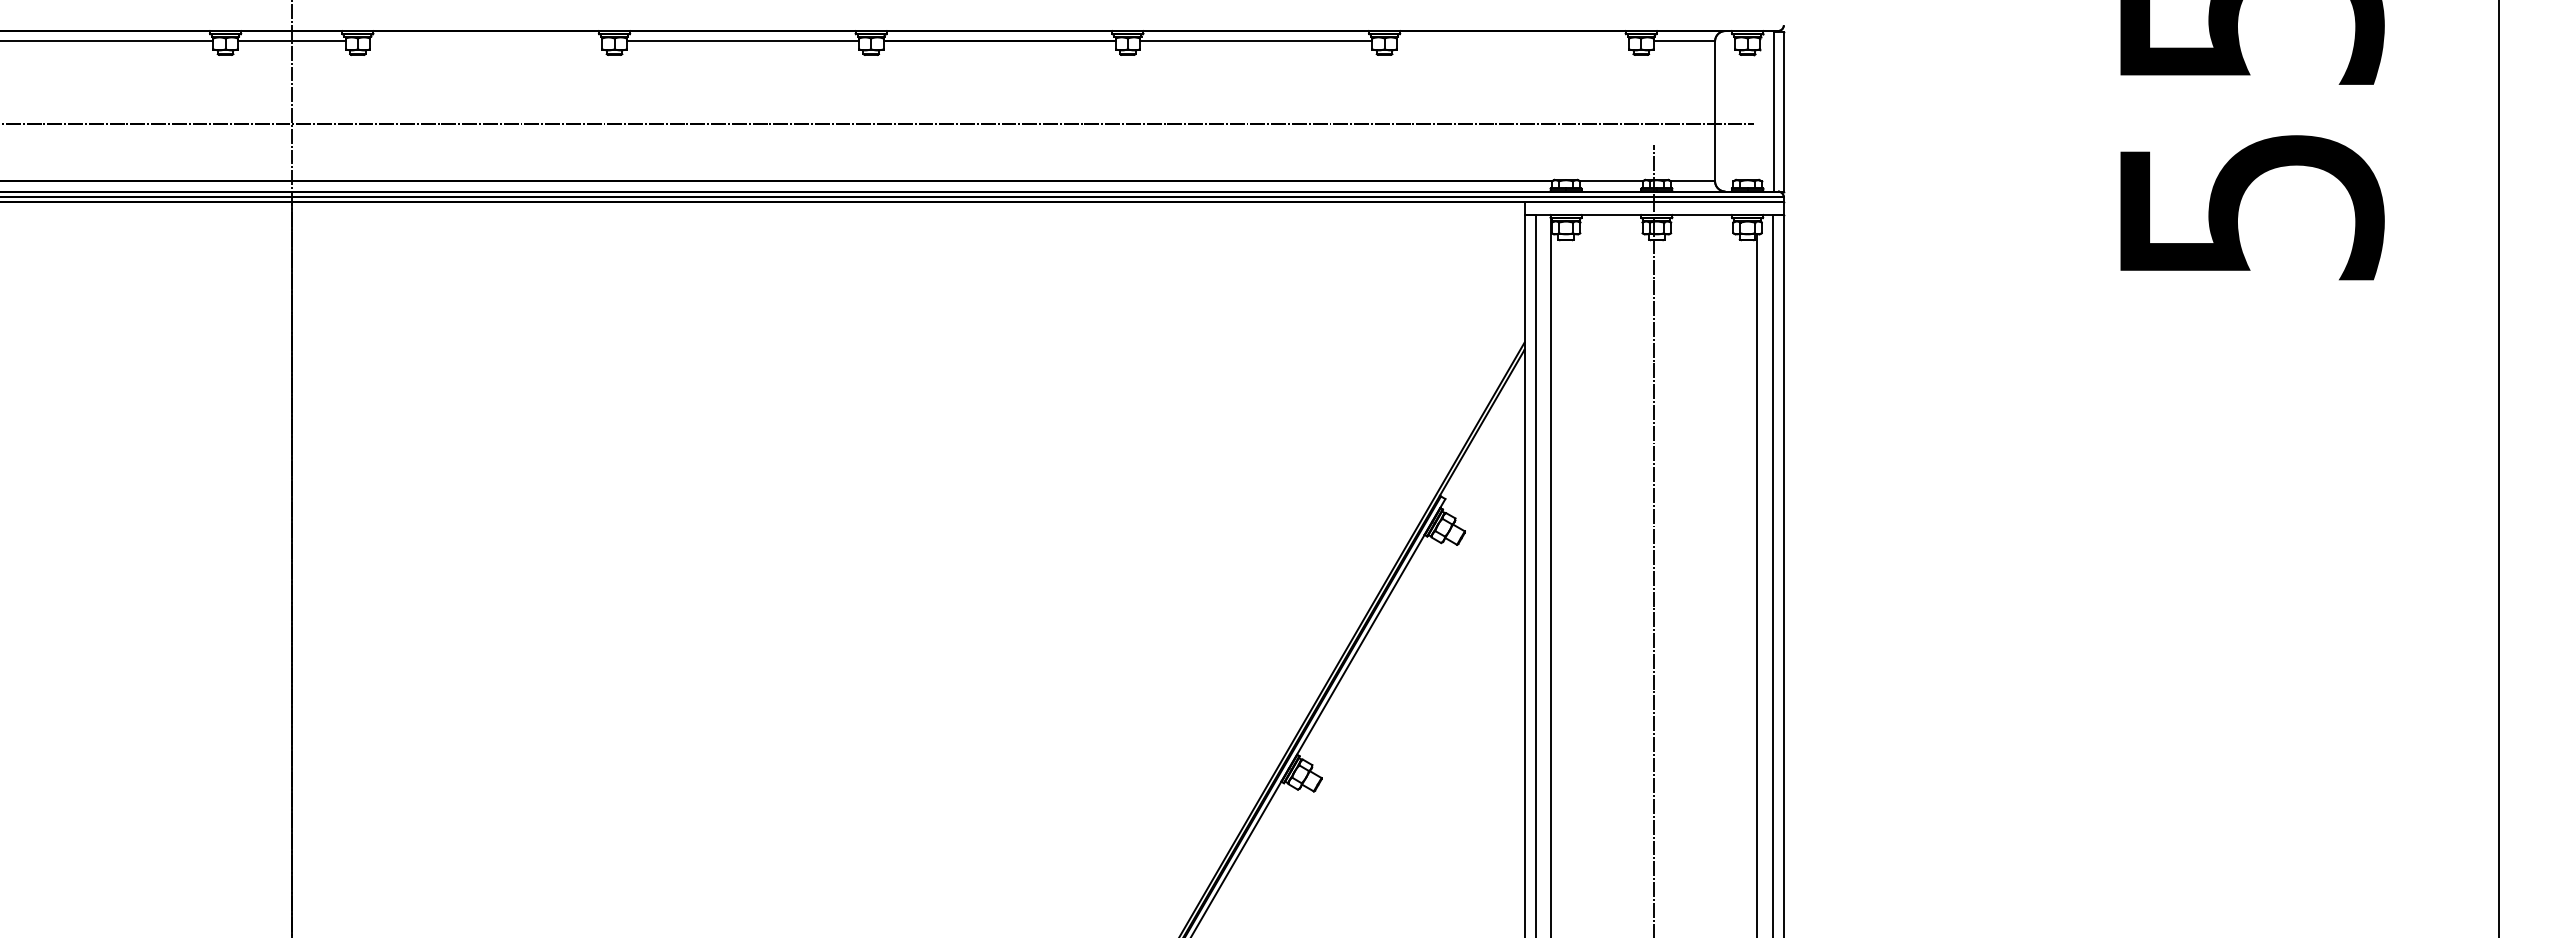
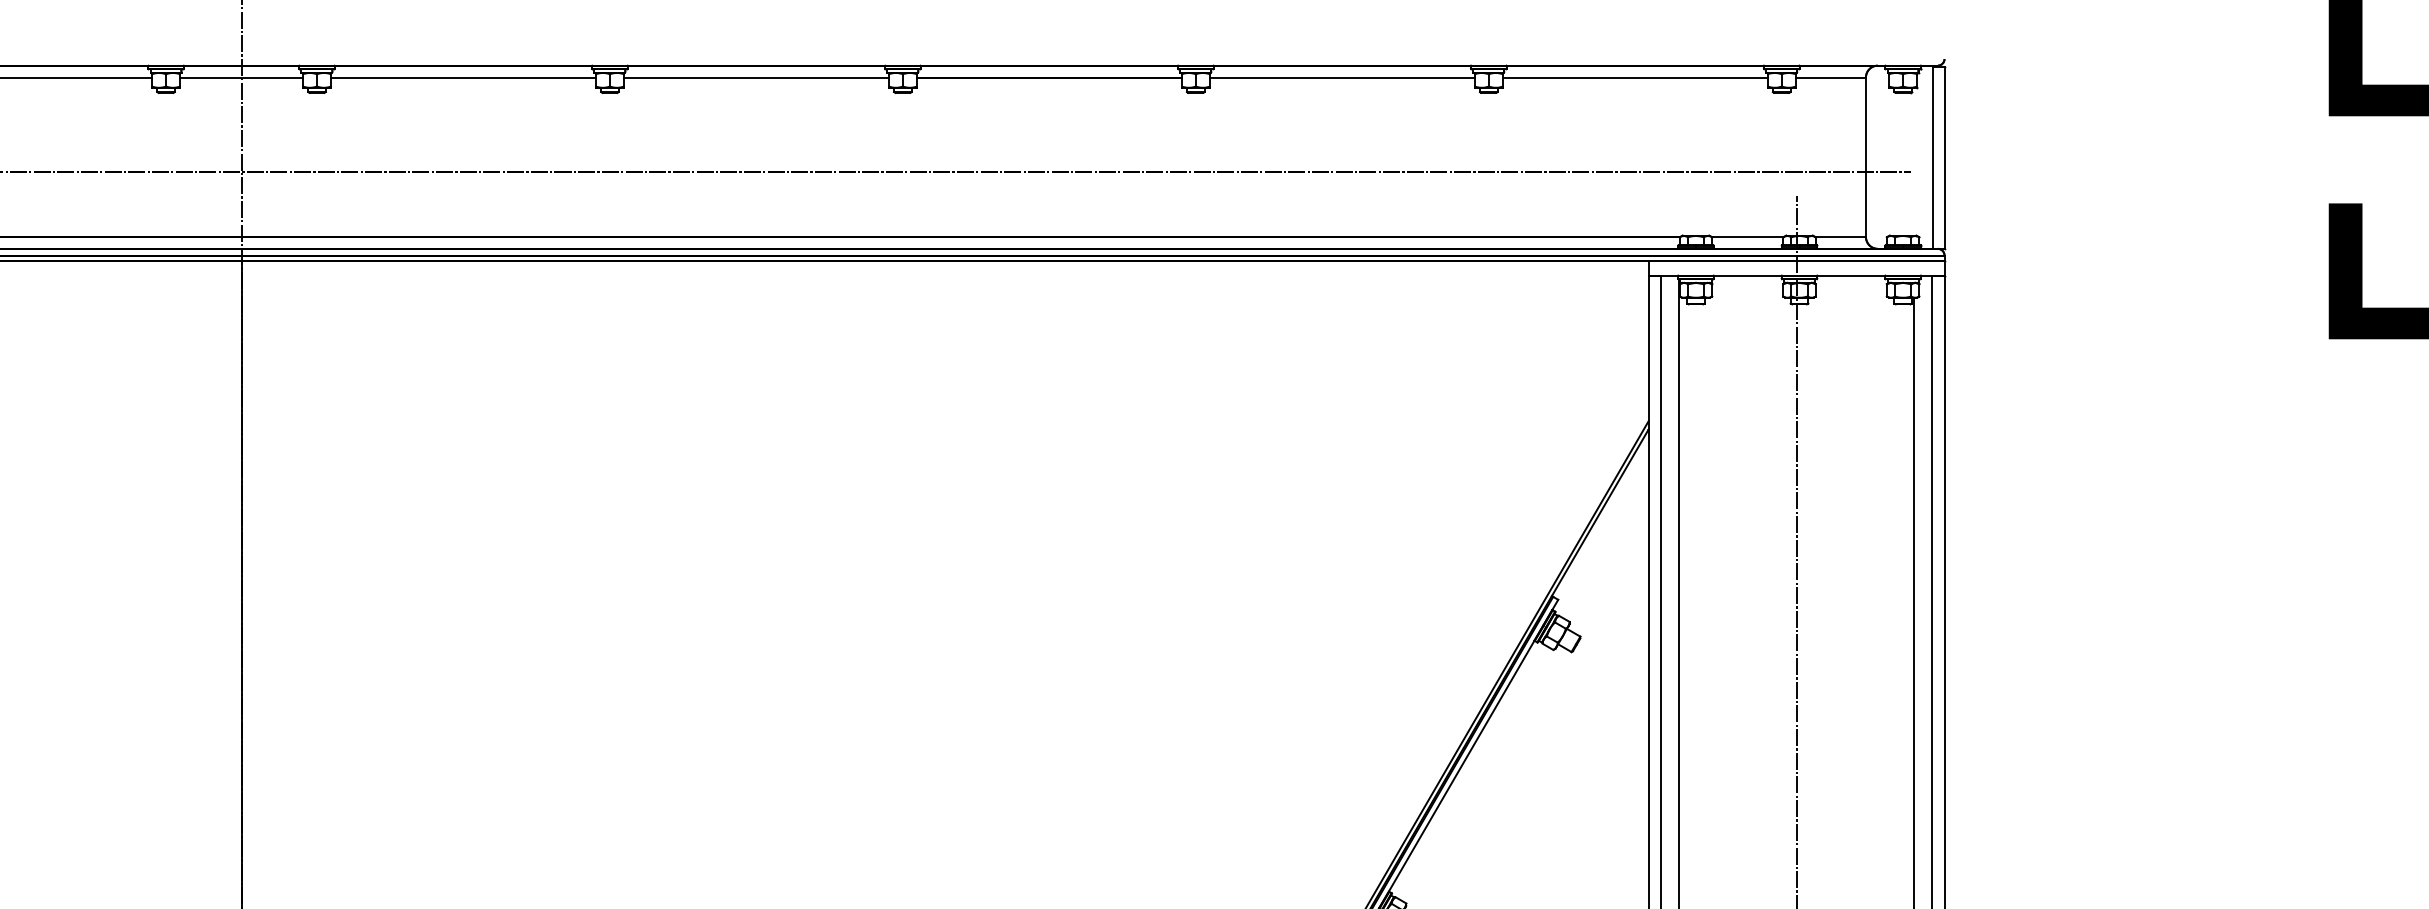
line: (486, 41) -> (463, 77), added
line: (1512, 41) -> (1634, 77), added

